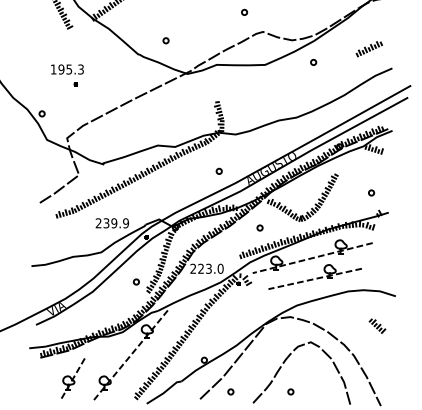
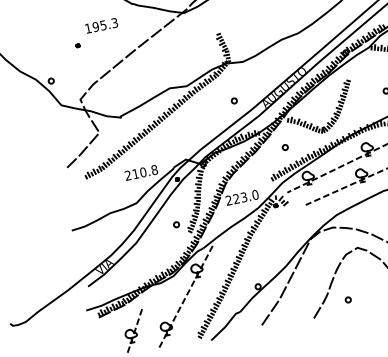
text: (67, 69) -> (101, 25), moved
text: (116, 223) -> (145, 172), 239.9 -> 210.8
part: (230, 391) -> (289, 311), removed

